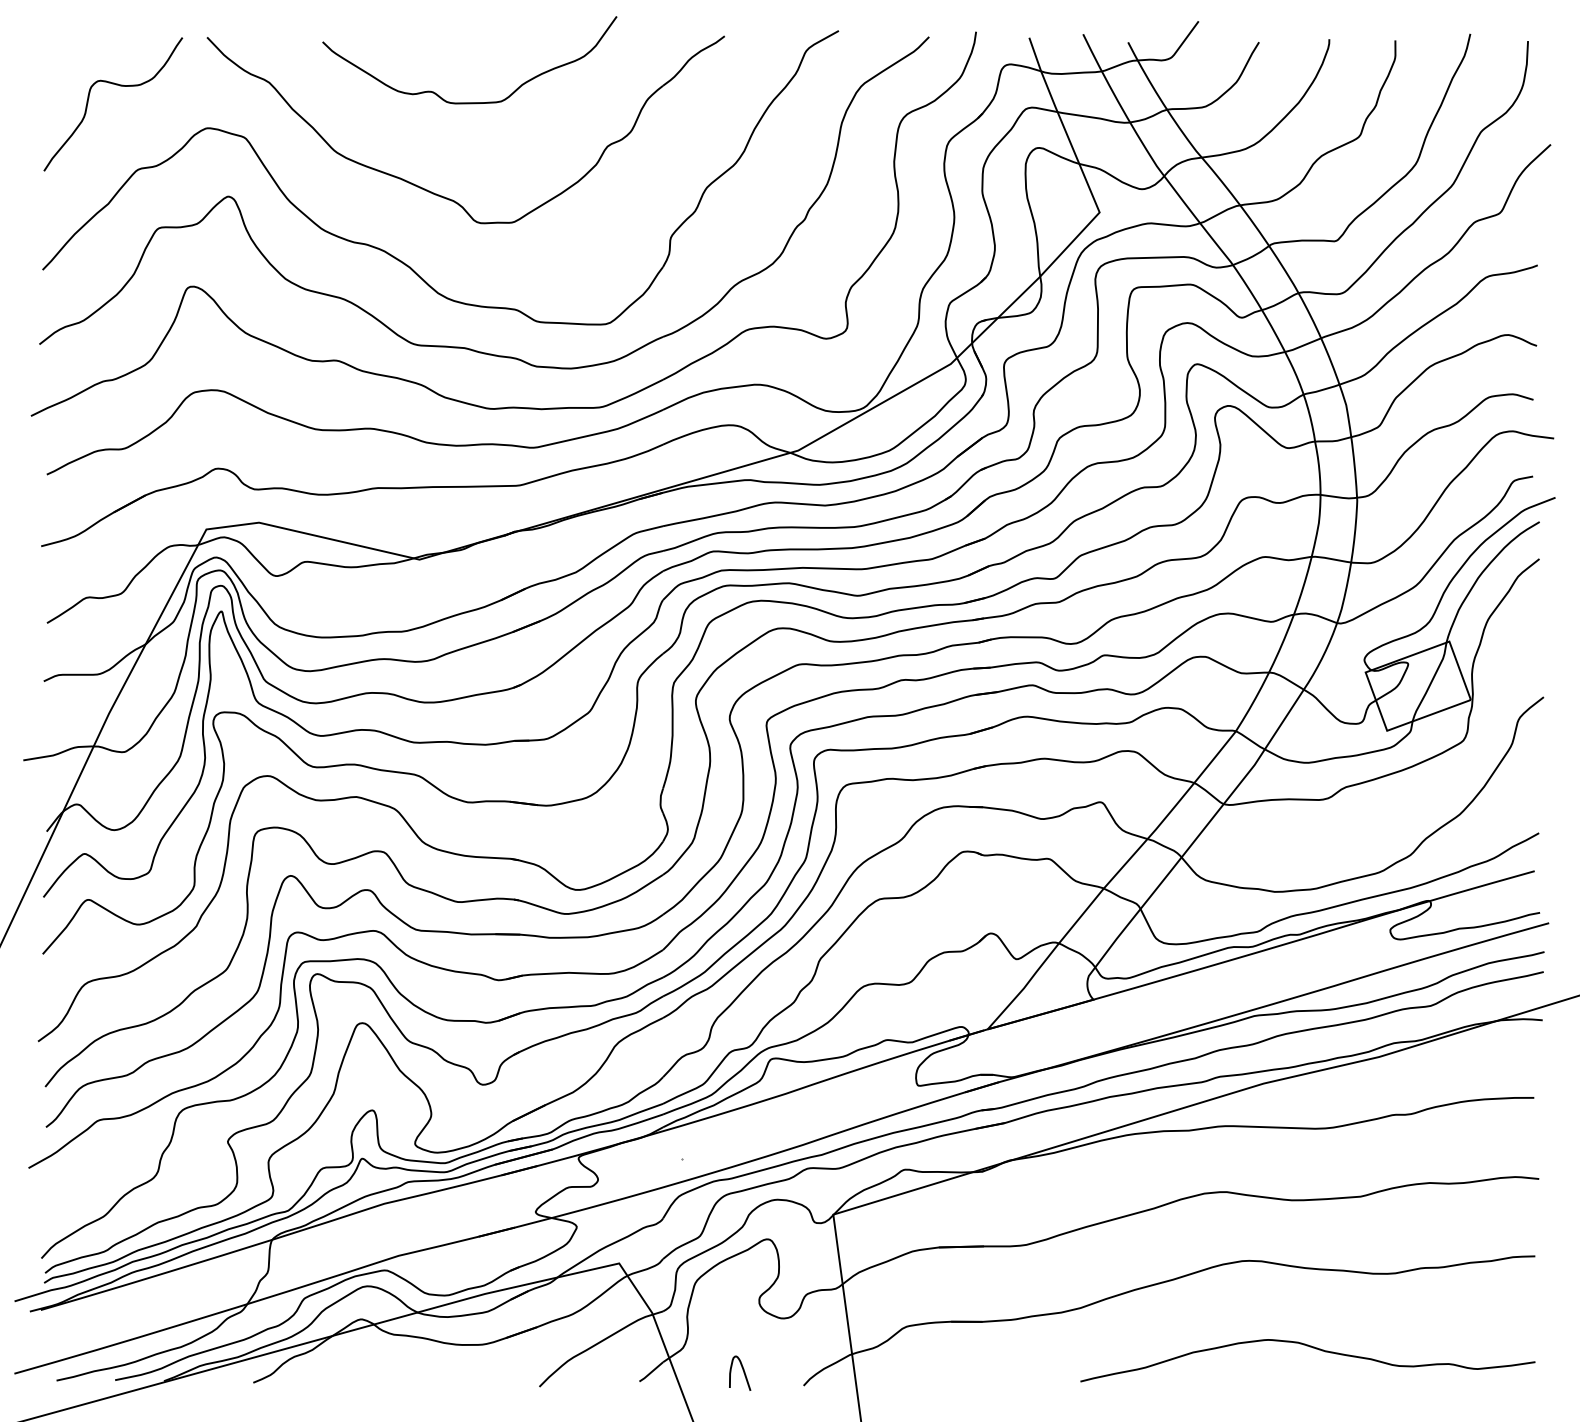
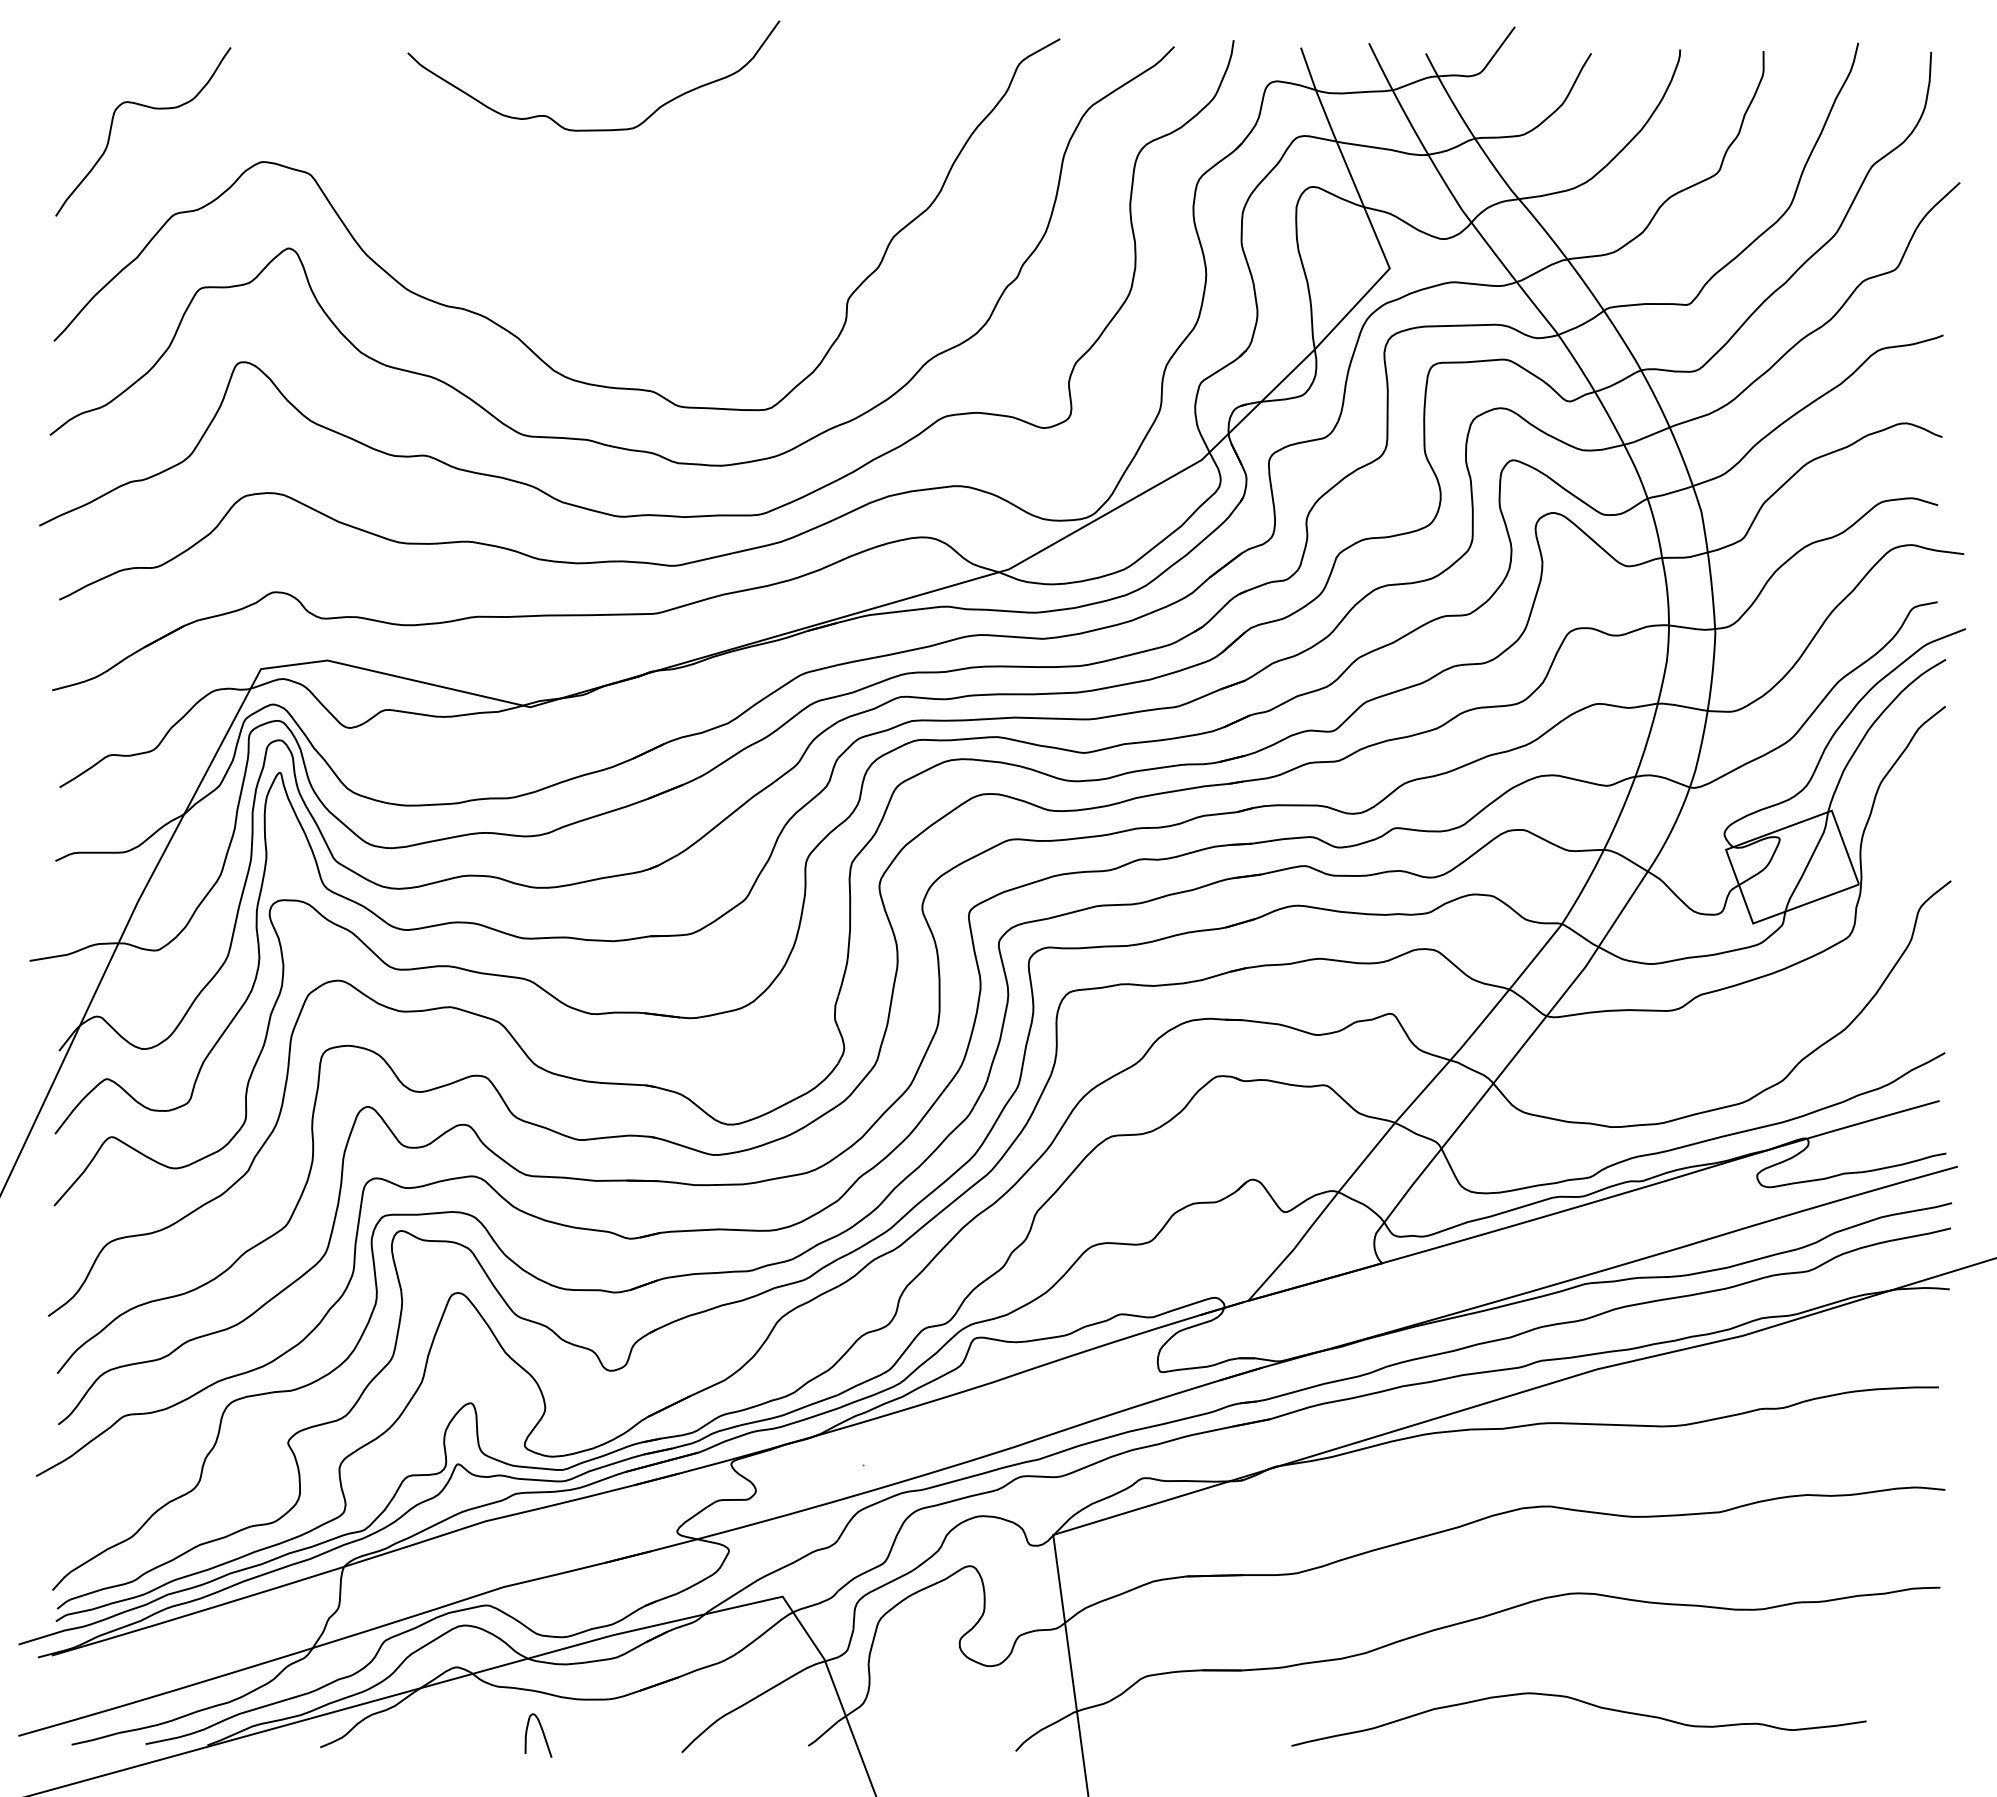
part: (442, 195) -> (559, 247), removed
curve: (1312, 1347) -> (1584, 1703), moved
curve: (743, 1371) -> (542, 1733), moved

